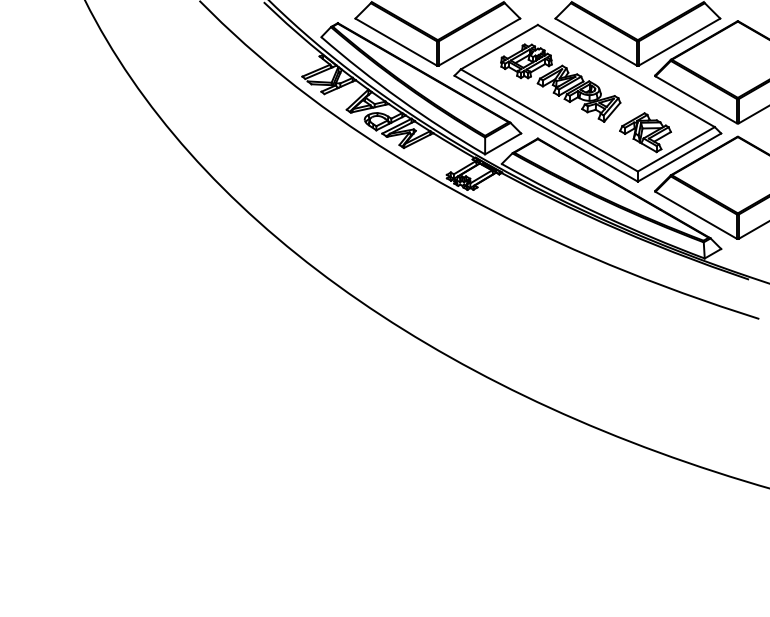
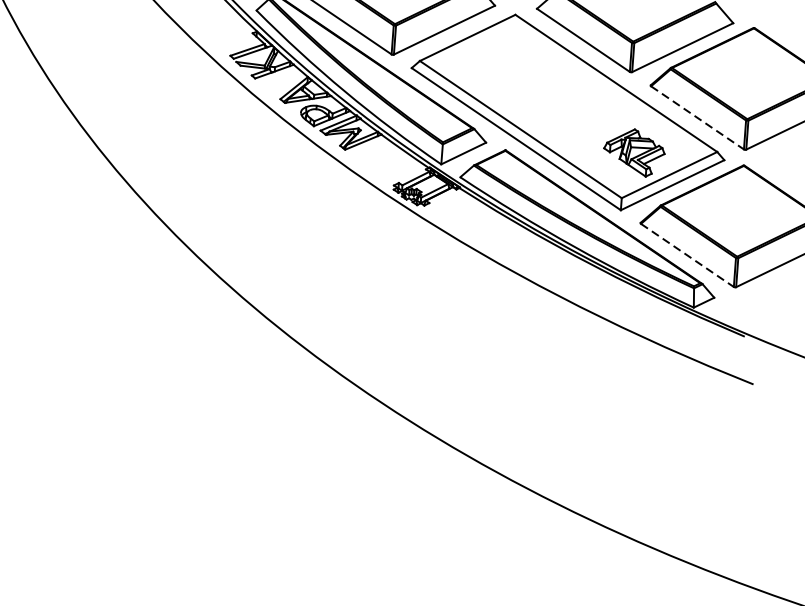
part: (560, 82) -> (537, 85), removed
line: (696, 100) -> (697, 118), solid -> dashed
line: (696, 215) -> (687, 255), solid -> dashed

